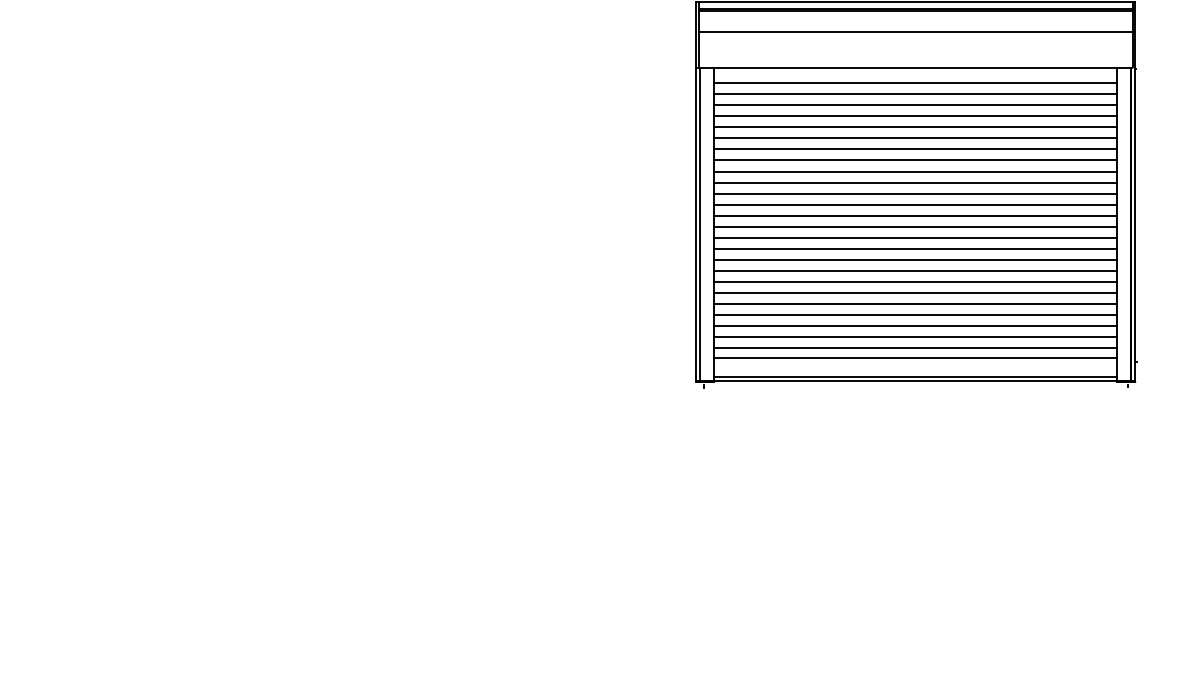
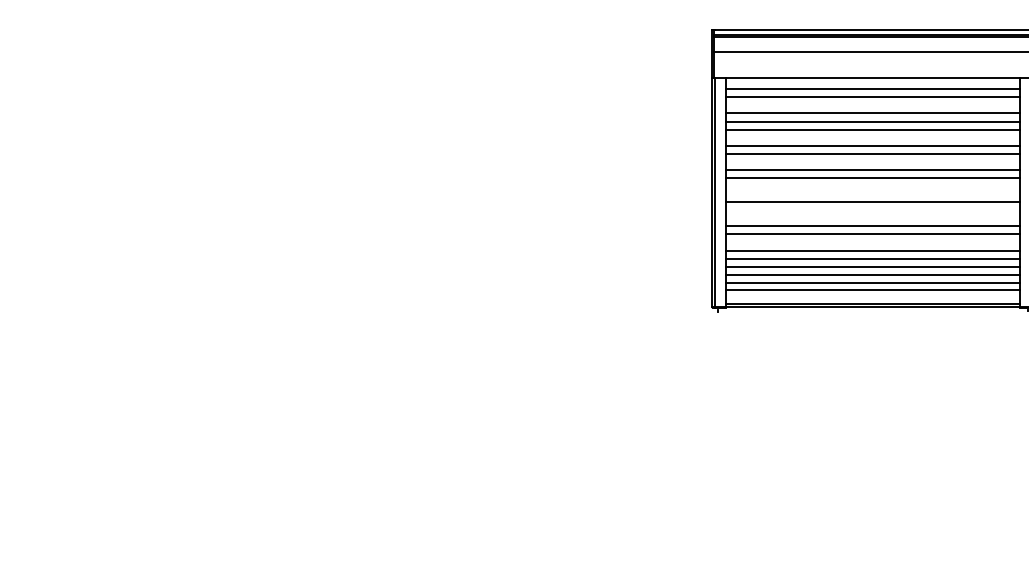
line: (915, 105) -> (872, 105), removed
line: (915, 149) -> (872, 137), removed
line: (915, 182) -> (872, 161), removed
line: (915, 216) -> (872, 186), removed
line: (915, 227) -> (872, 194), removed
line: (915, 249) -> (872, 210), removed
line: (915, 260) -> (872, 218), removed
line: (915, 292) -> (872, 242), removed

